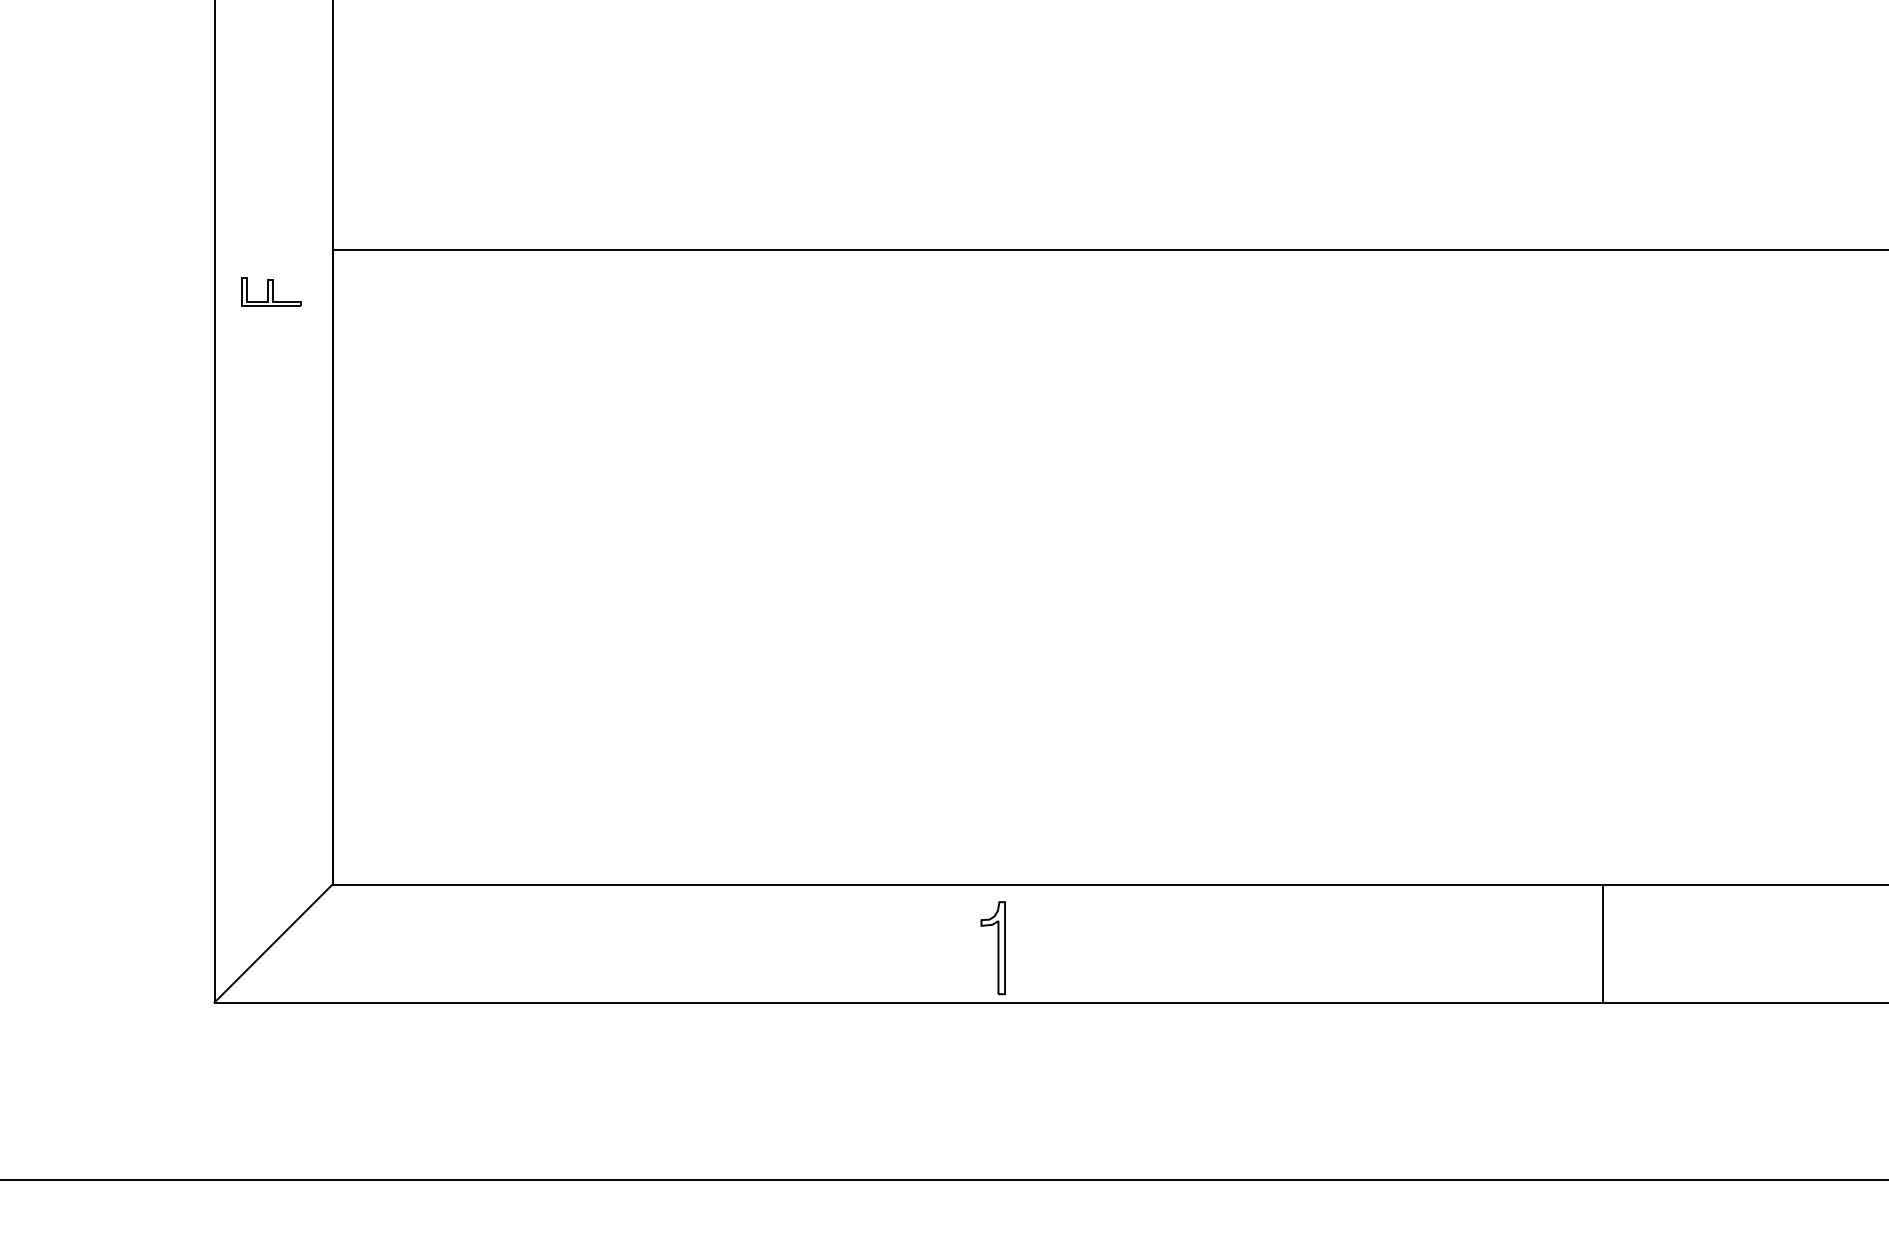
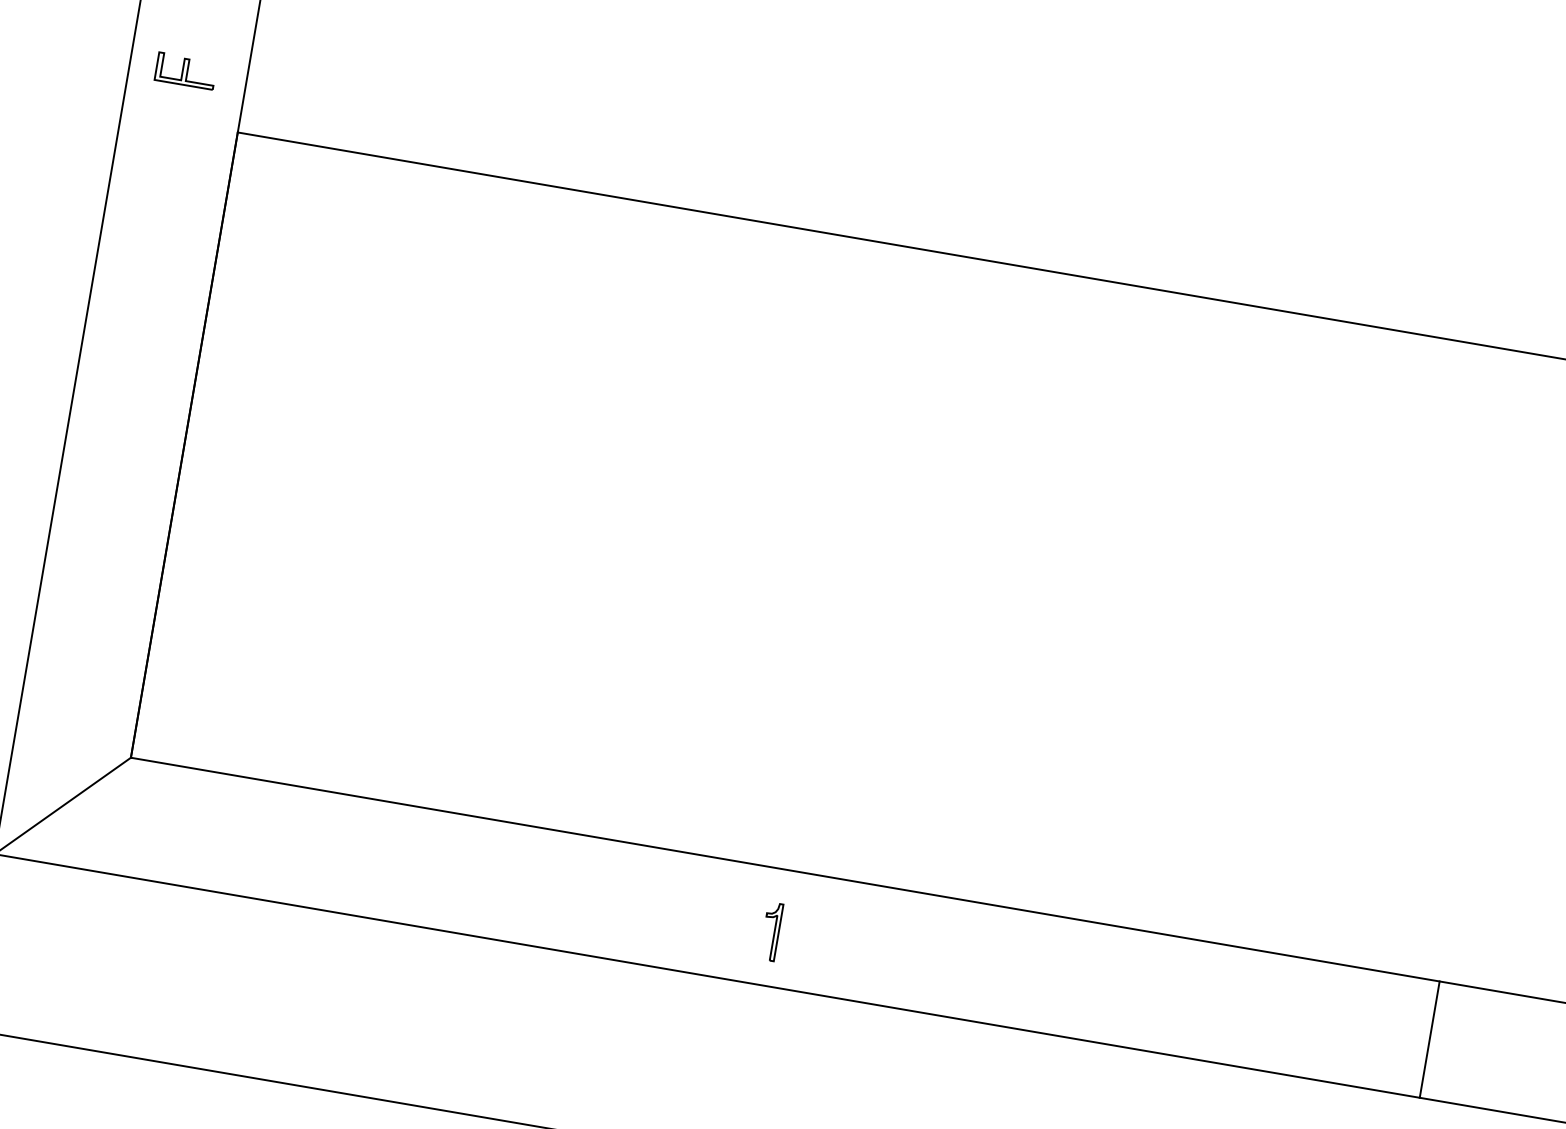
part: (271, 291) -> (186, 70), moved
line: (1603, 943) -> (1429, 1039), moved
part: (992, 947) -> (770, 931), size x0.62

